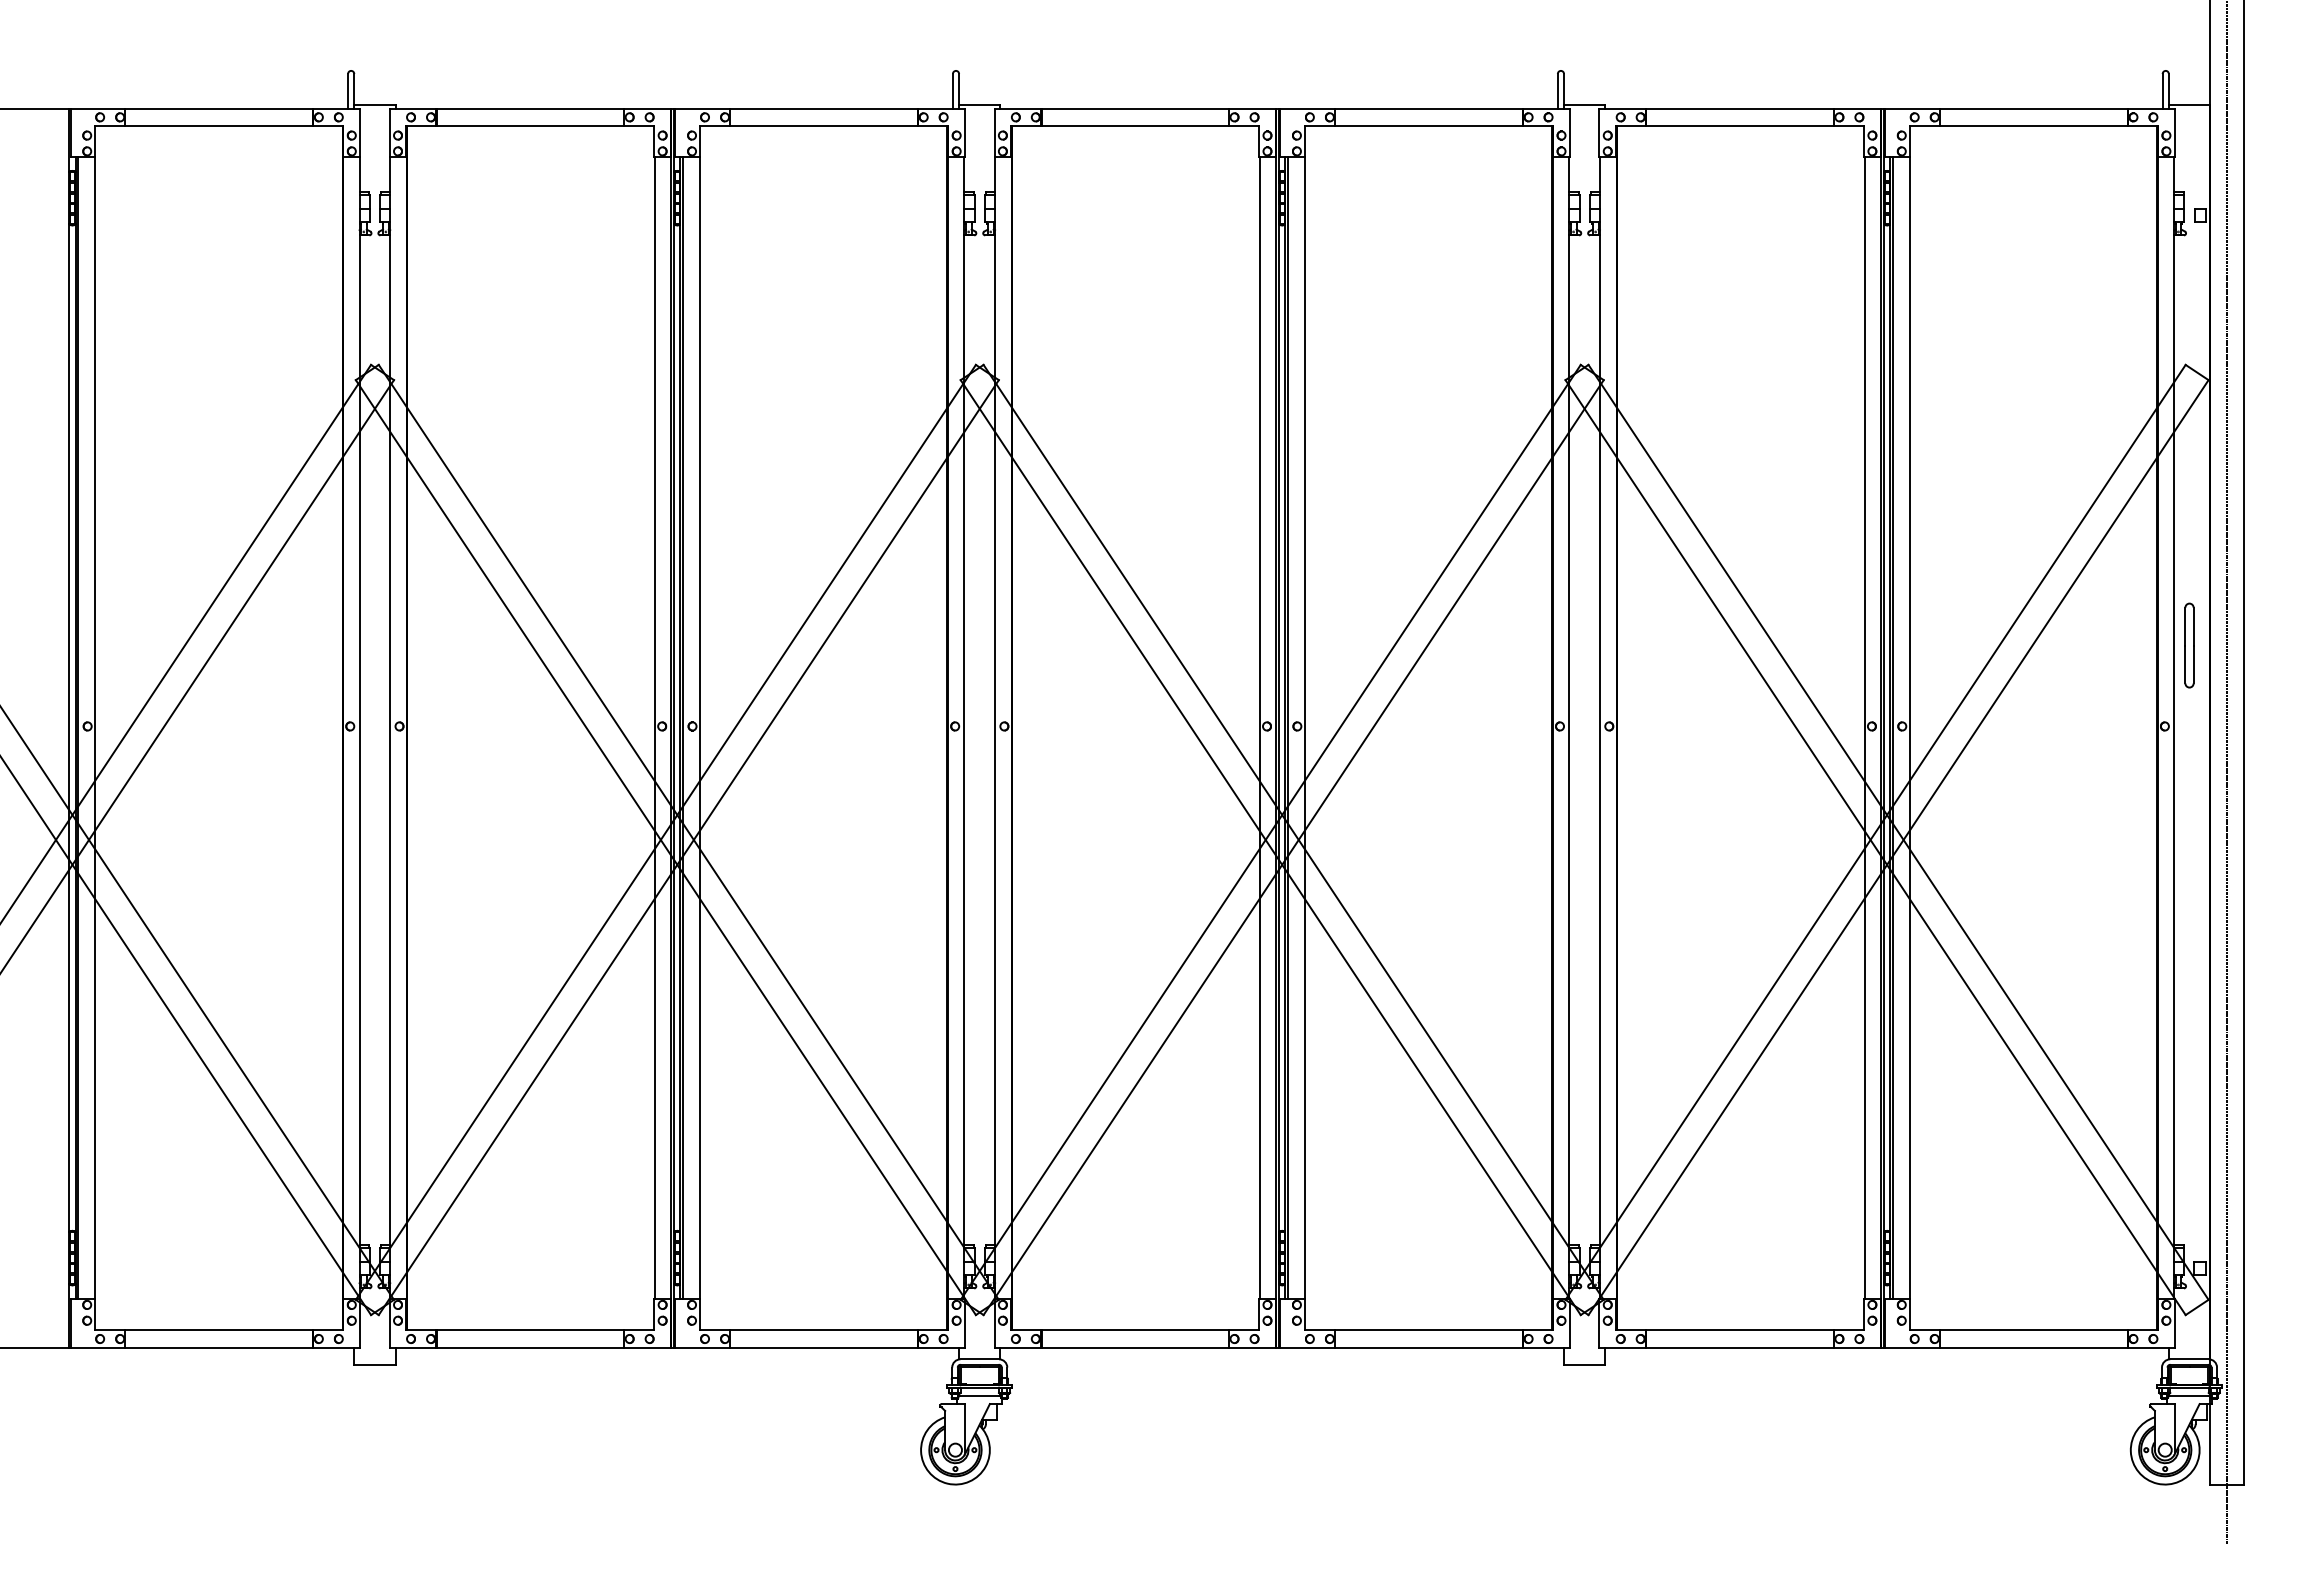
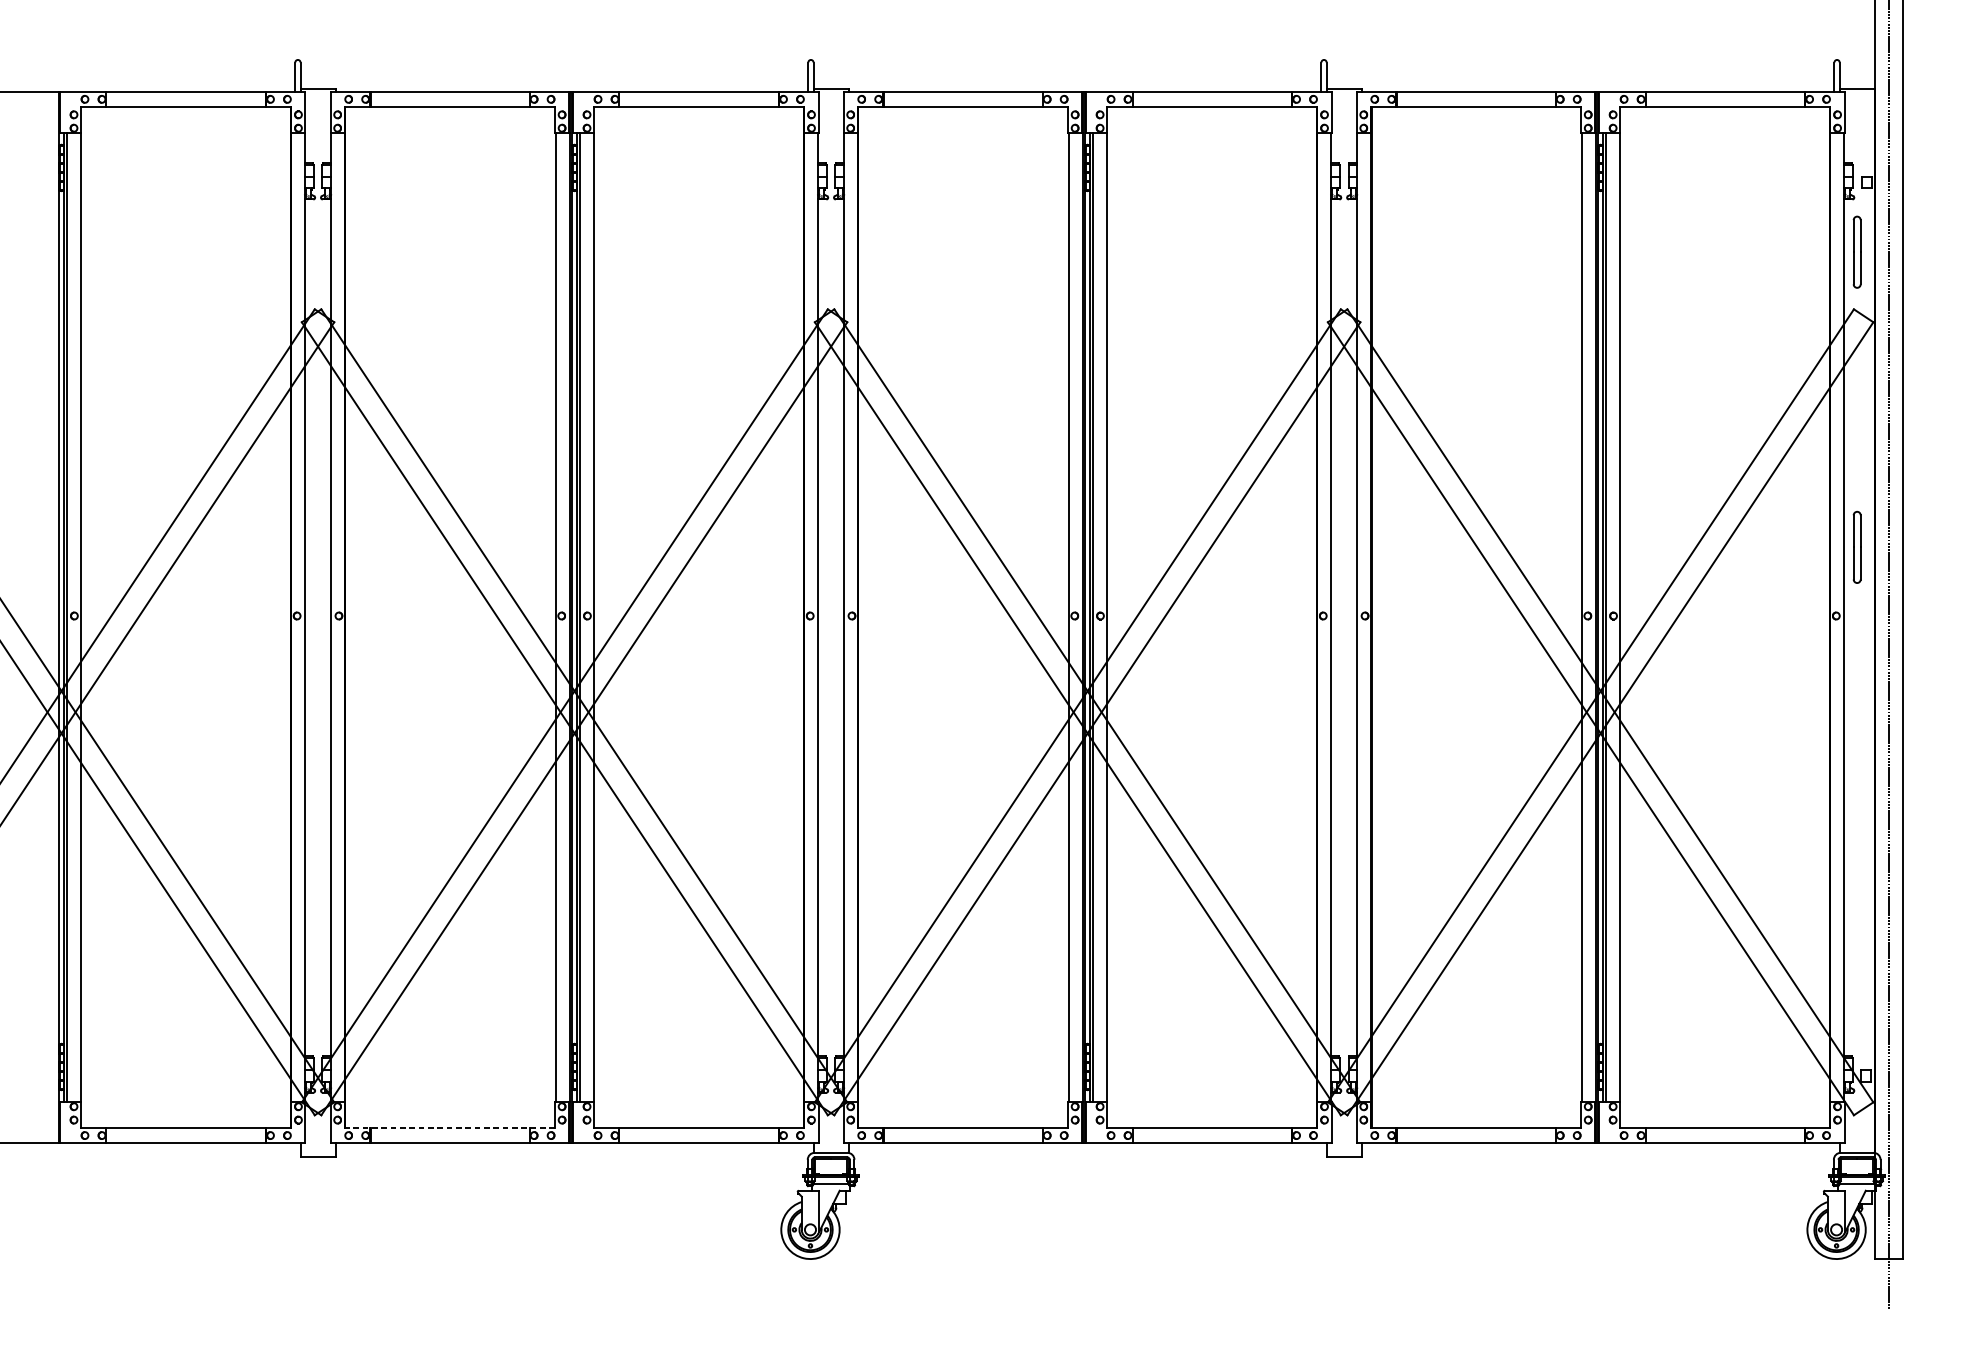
part: (2189, 297) -> (1857, 252), added
line: (530, 1330) -> (450, 1128), solid -> dashed

